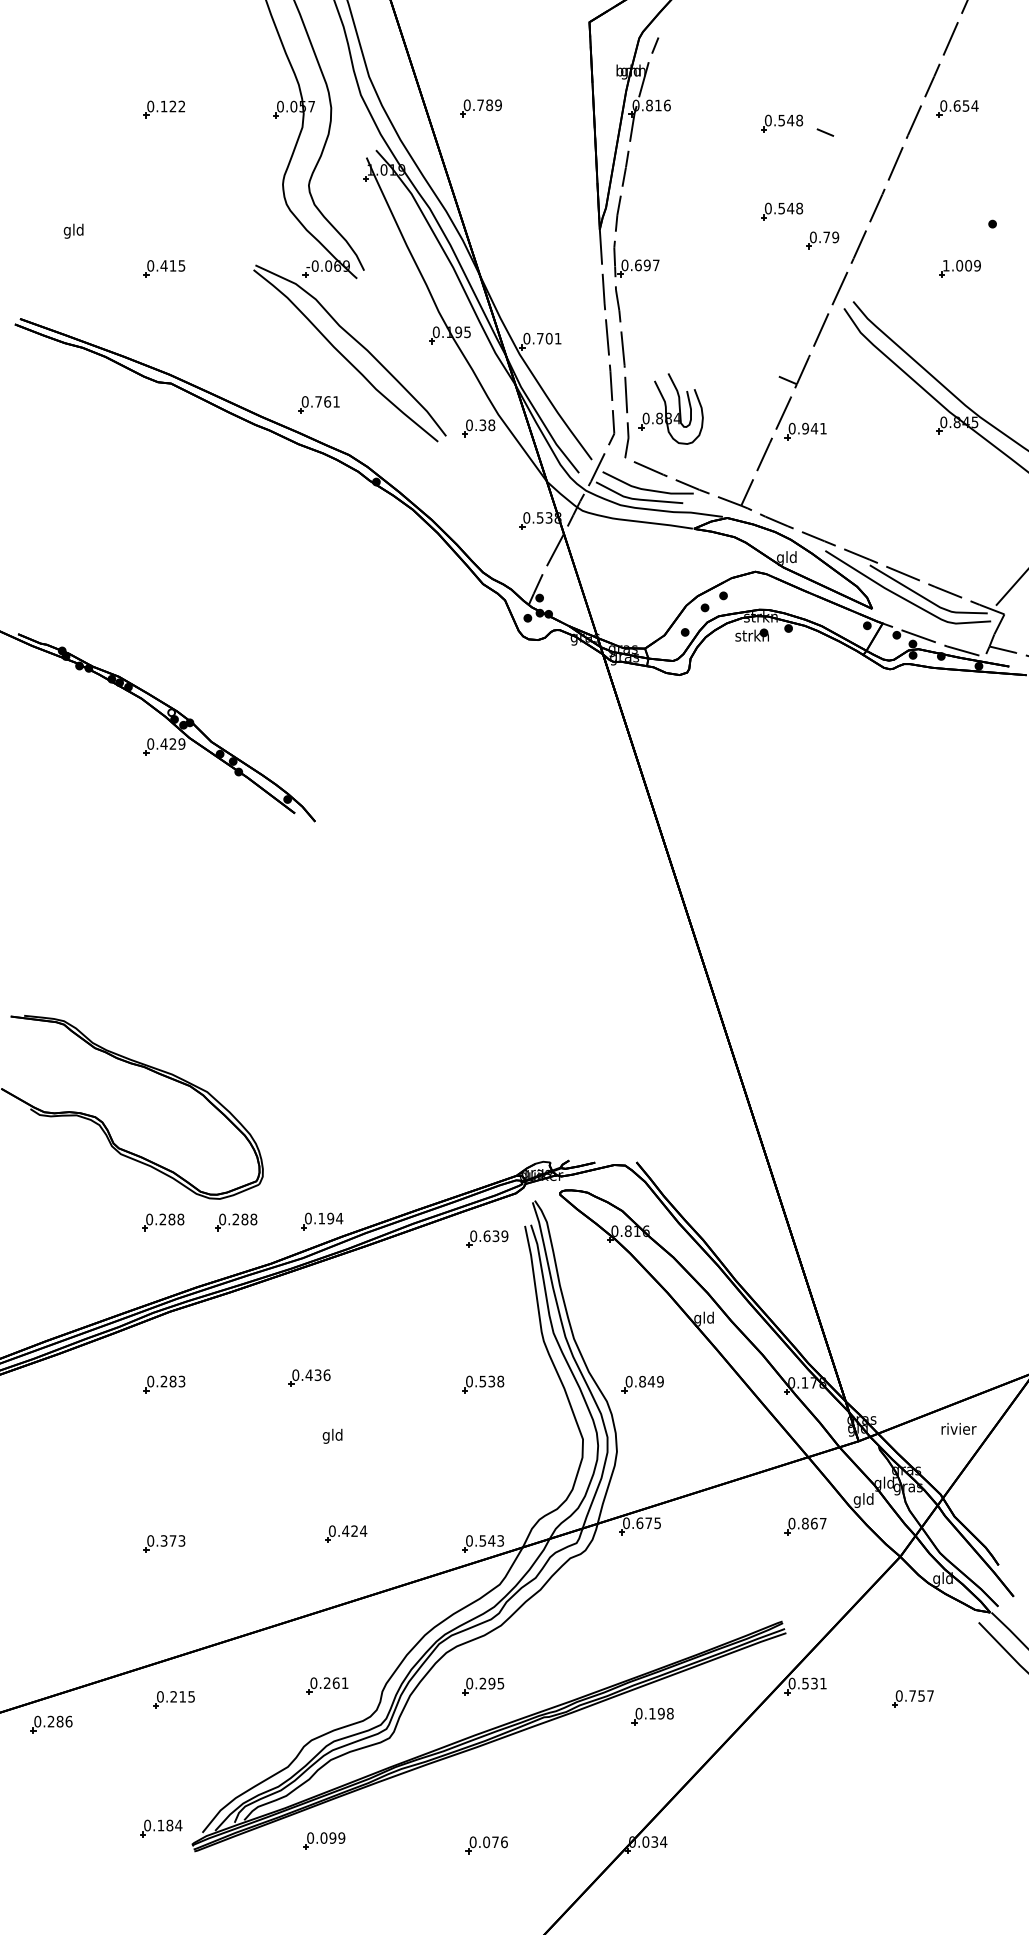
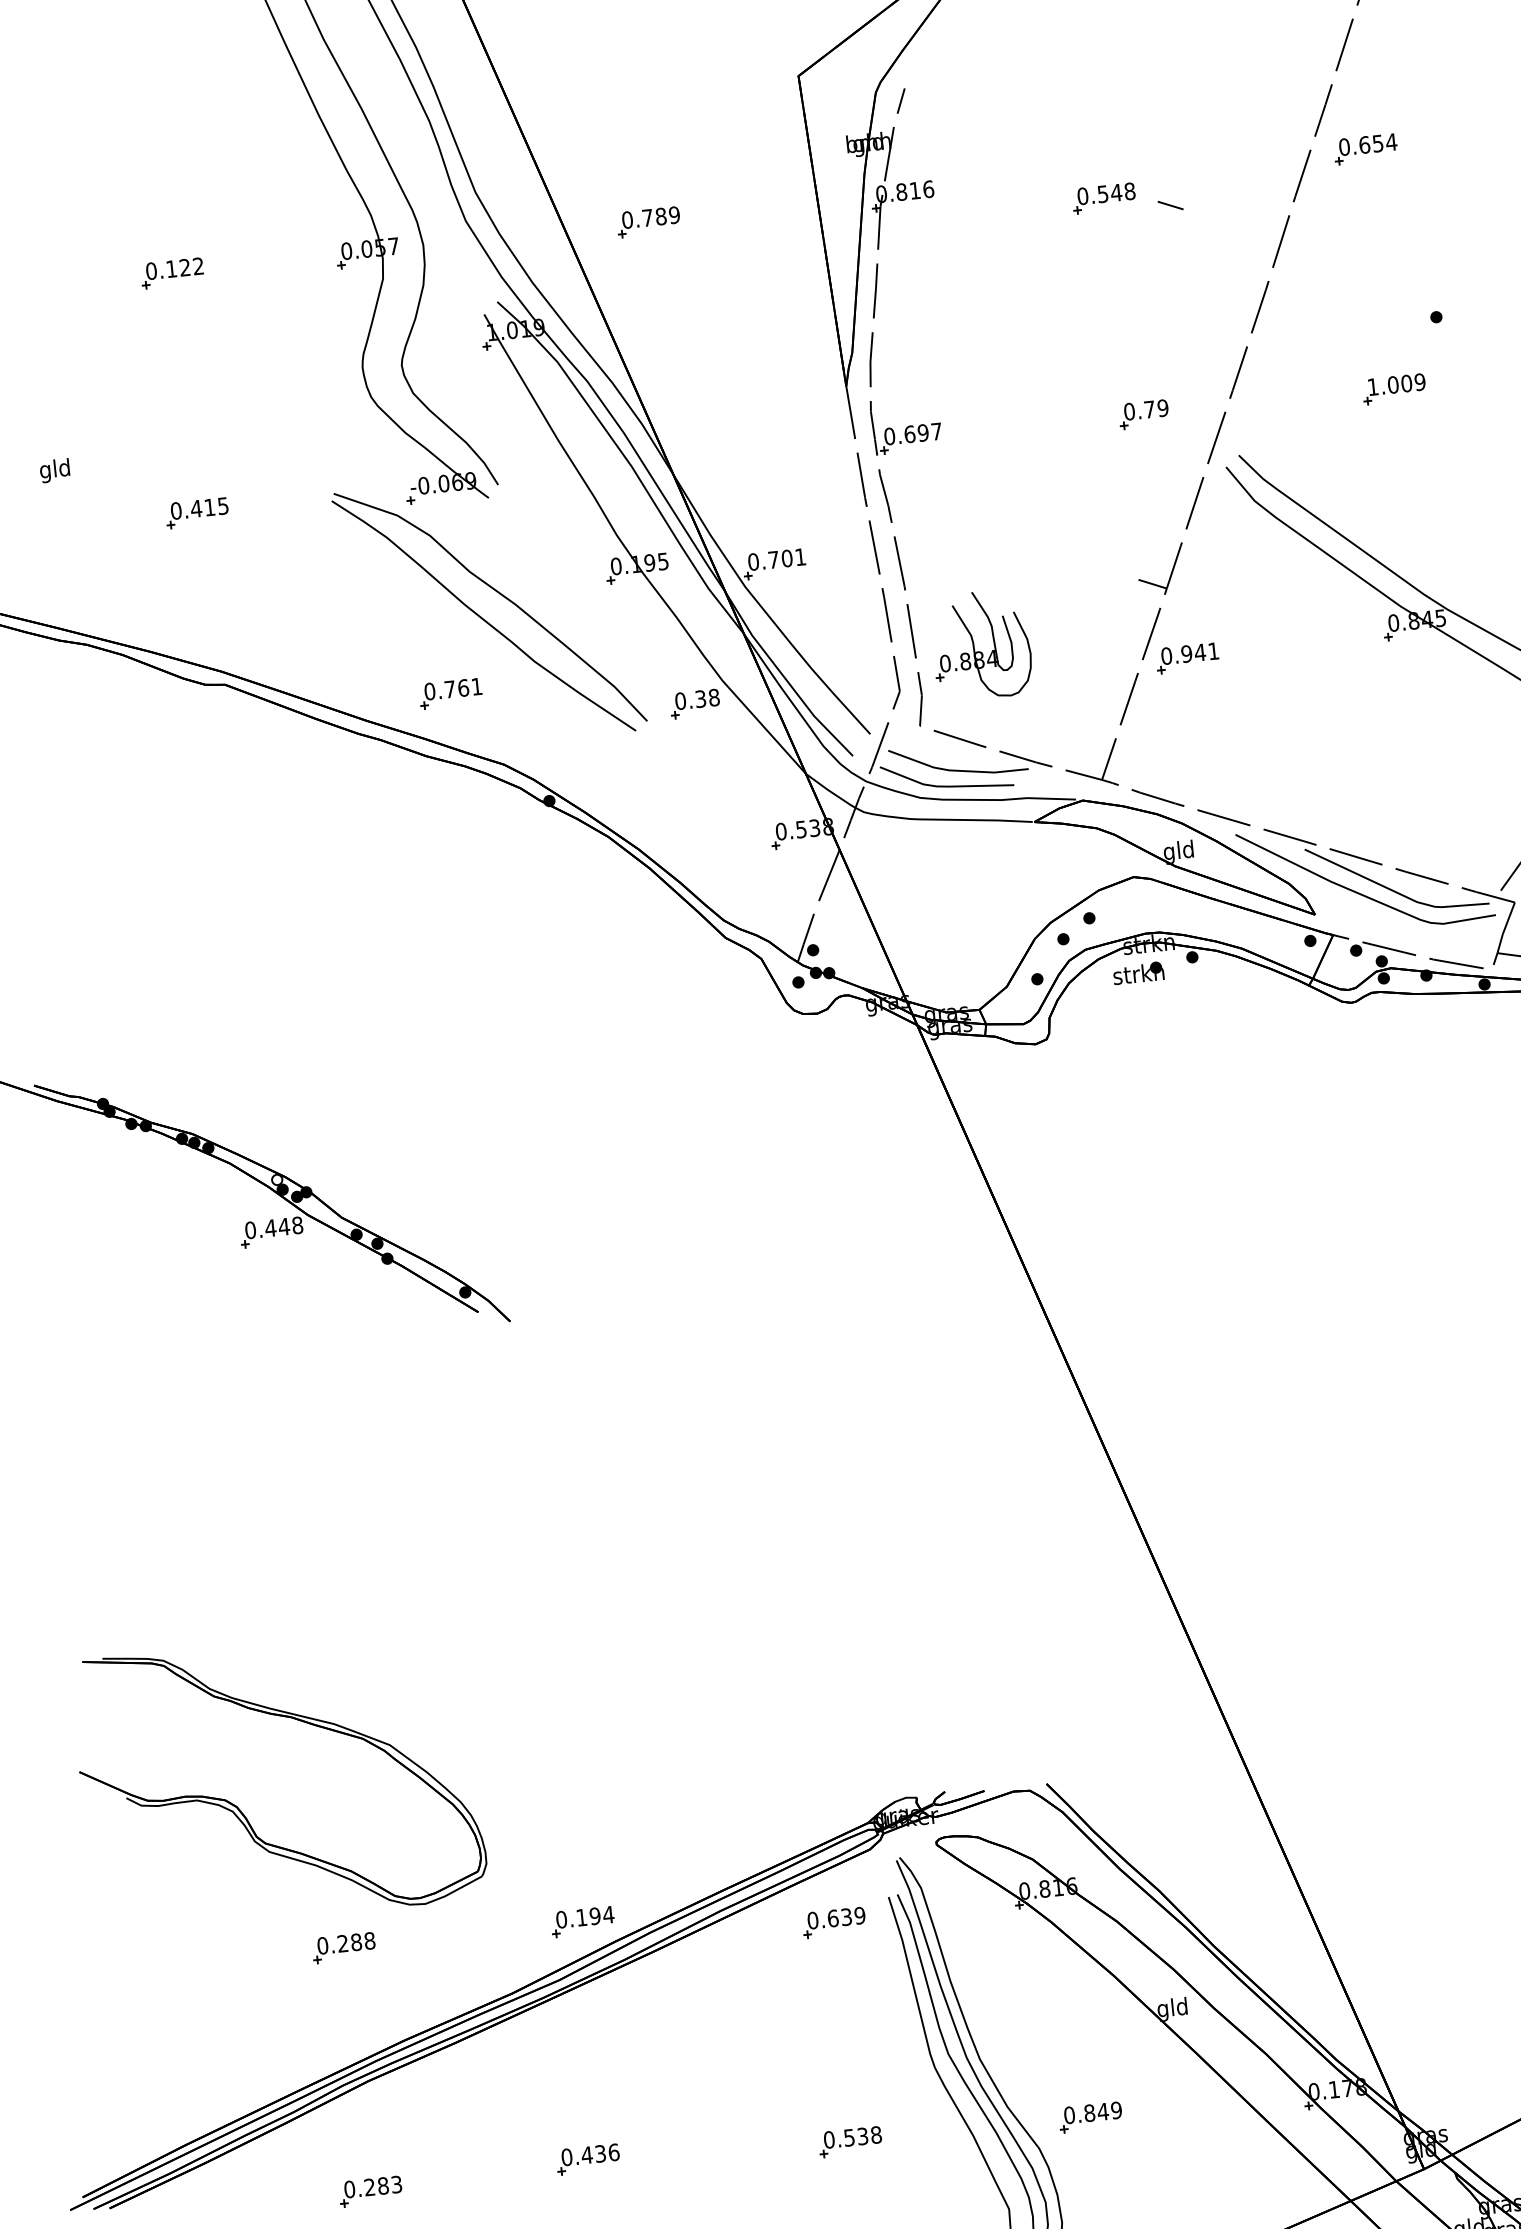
part: (782, 211) -> (1118, 330), removed
part: (822, 240) -> (1143, 414), moved
text: (177, 743) -> (290, 1225), 0.429 -> 0.448
part: (236, 1222) -> (454, 1936), removed

